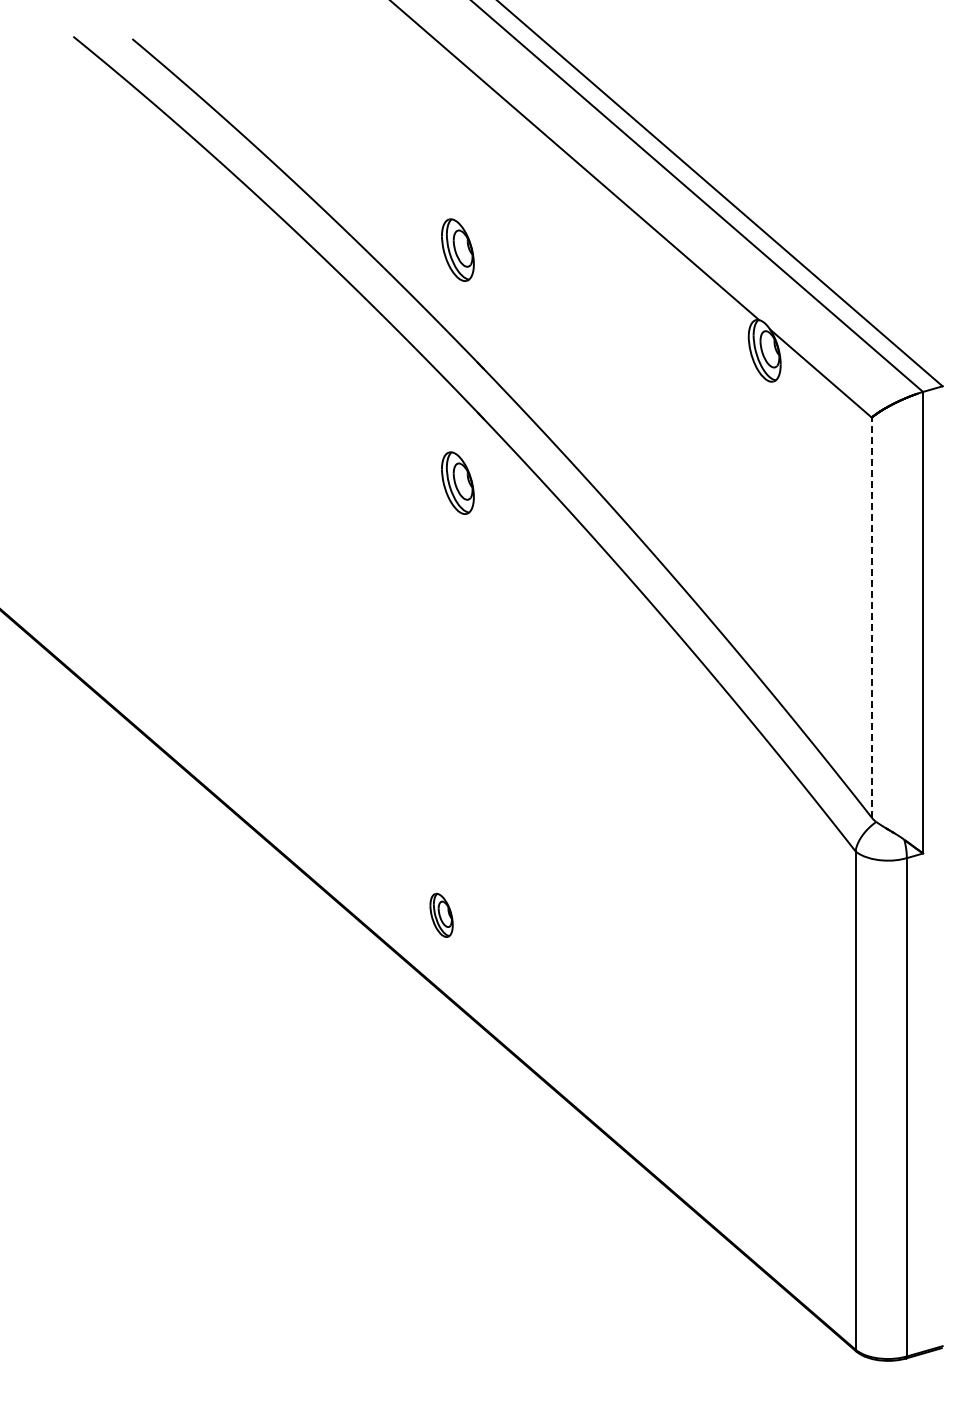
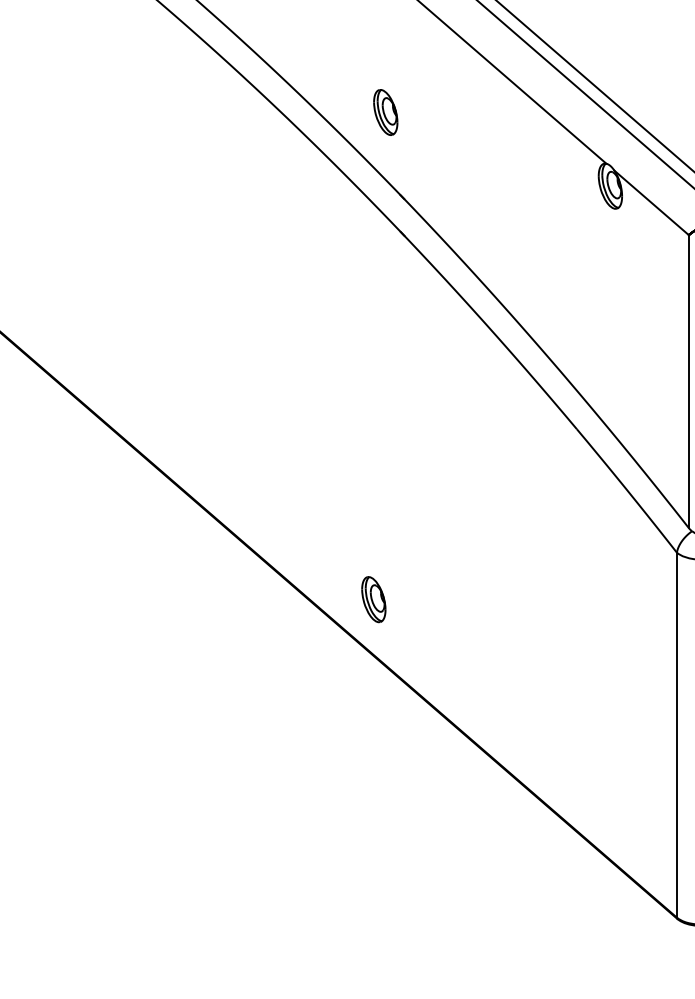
part: (457, 482) -> (385, 282), removed
line: (871, 617) -> (688, 381), dashed -> solid
part: (441, 915) -> (373, 599), size x1.43

